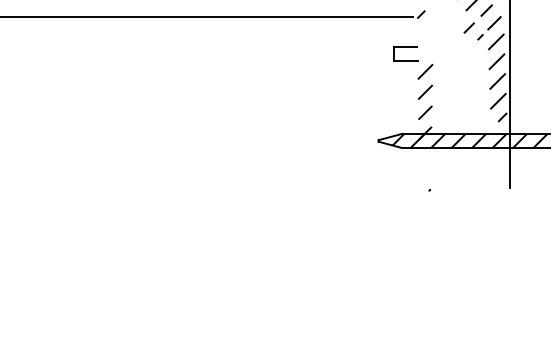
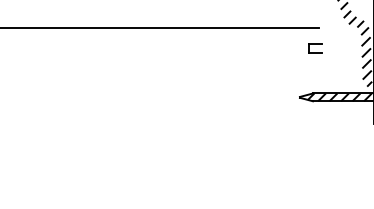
hatch: (448, 100) -> (339, 74), removed

